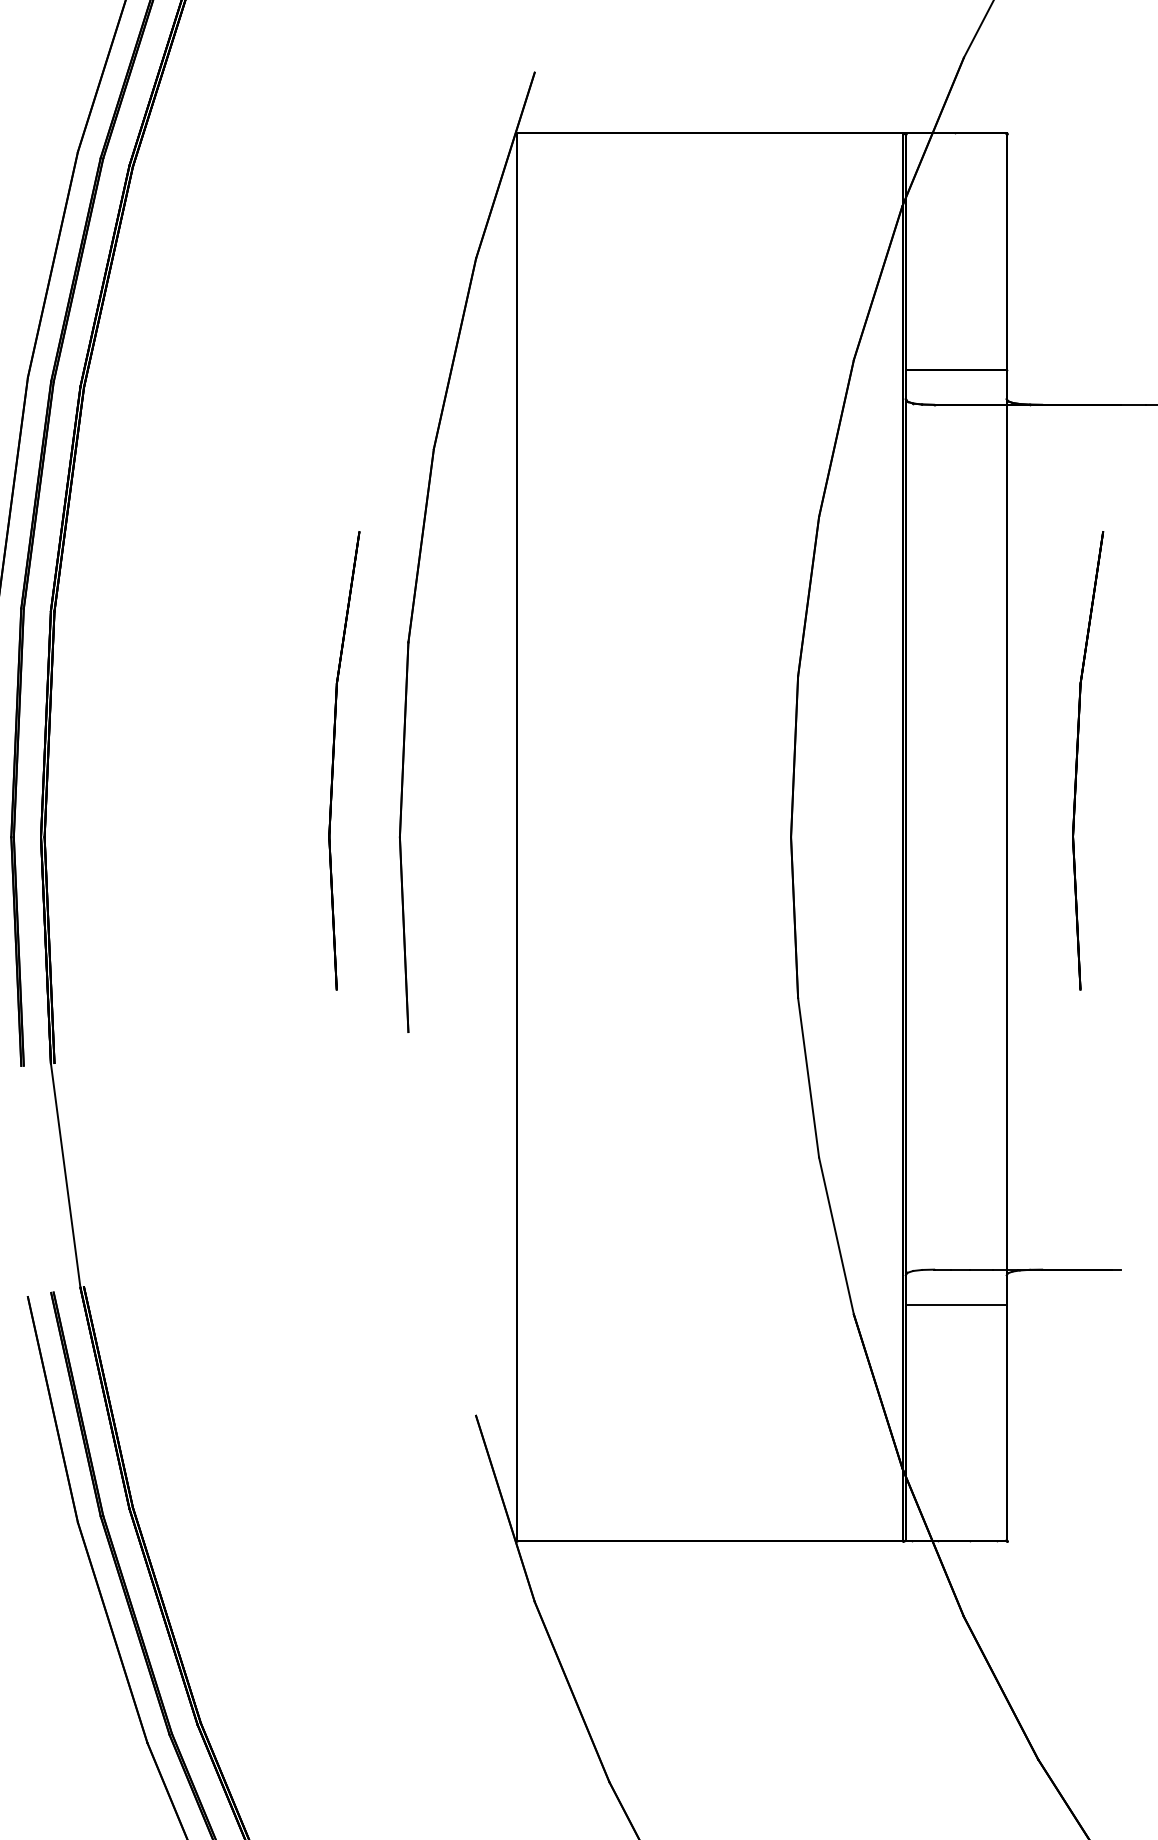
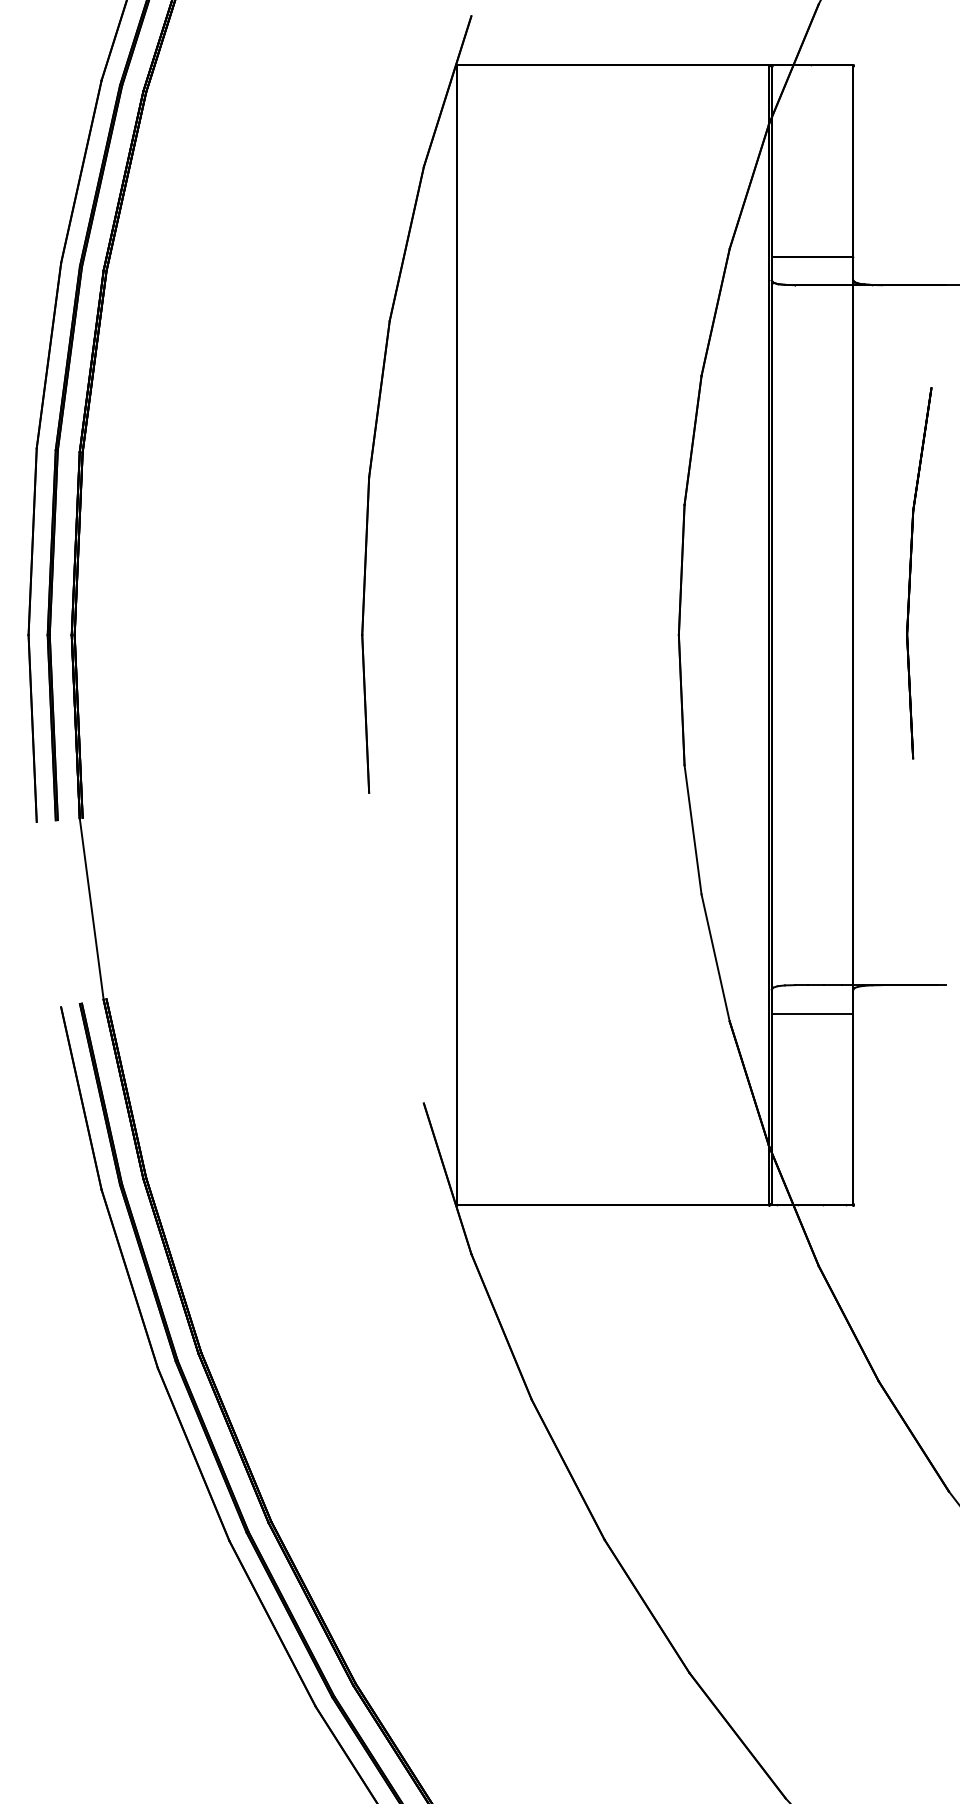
part: (334, 761) -> (309, 573), removed

